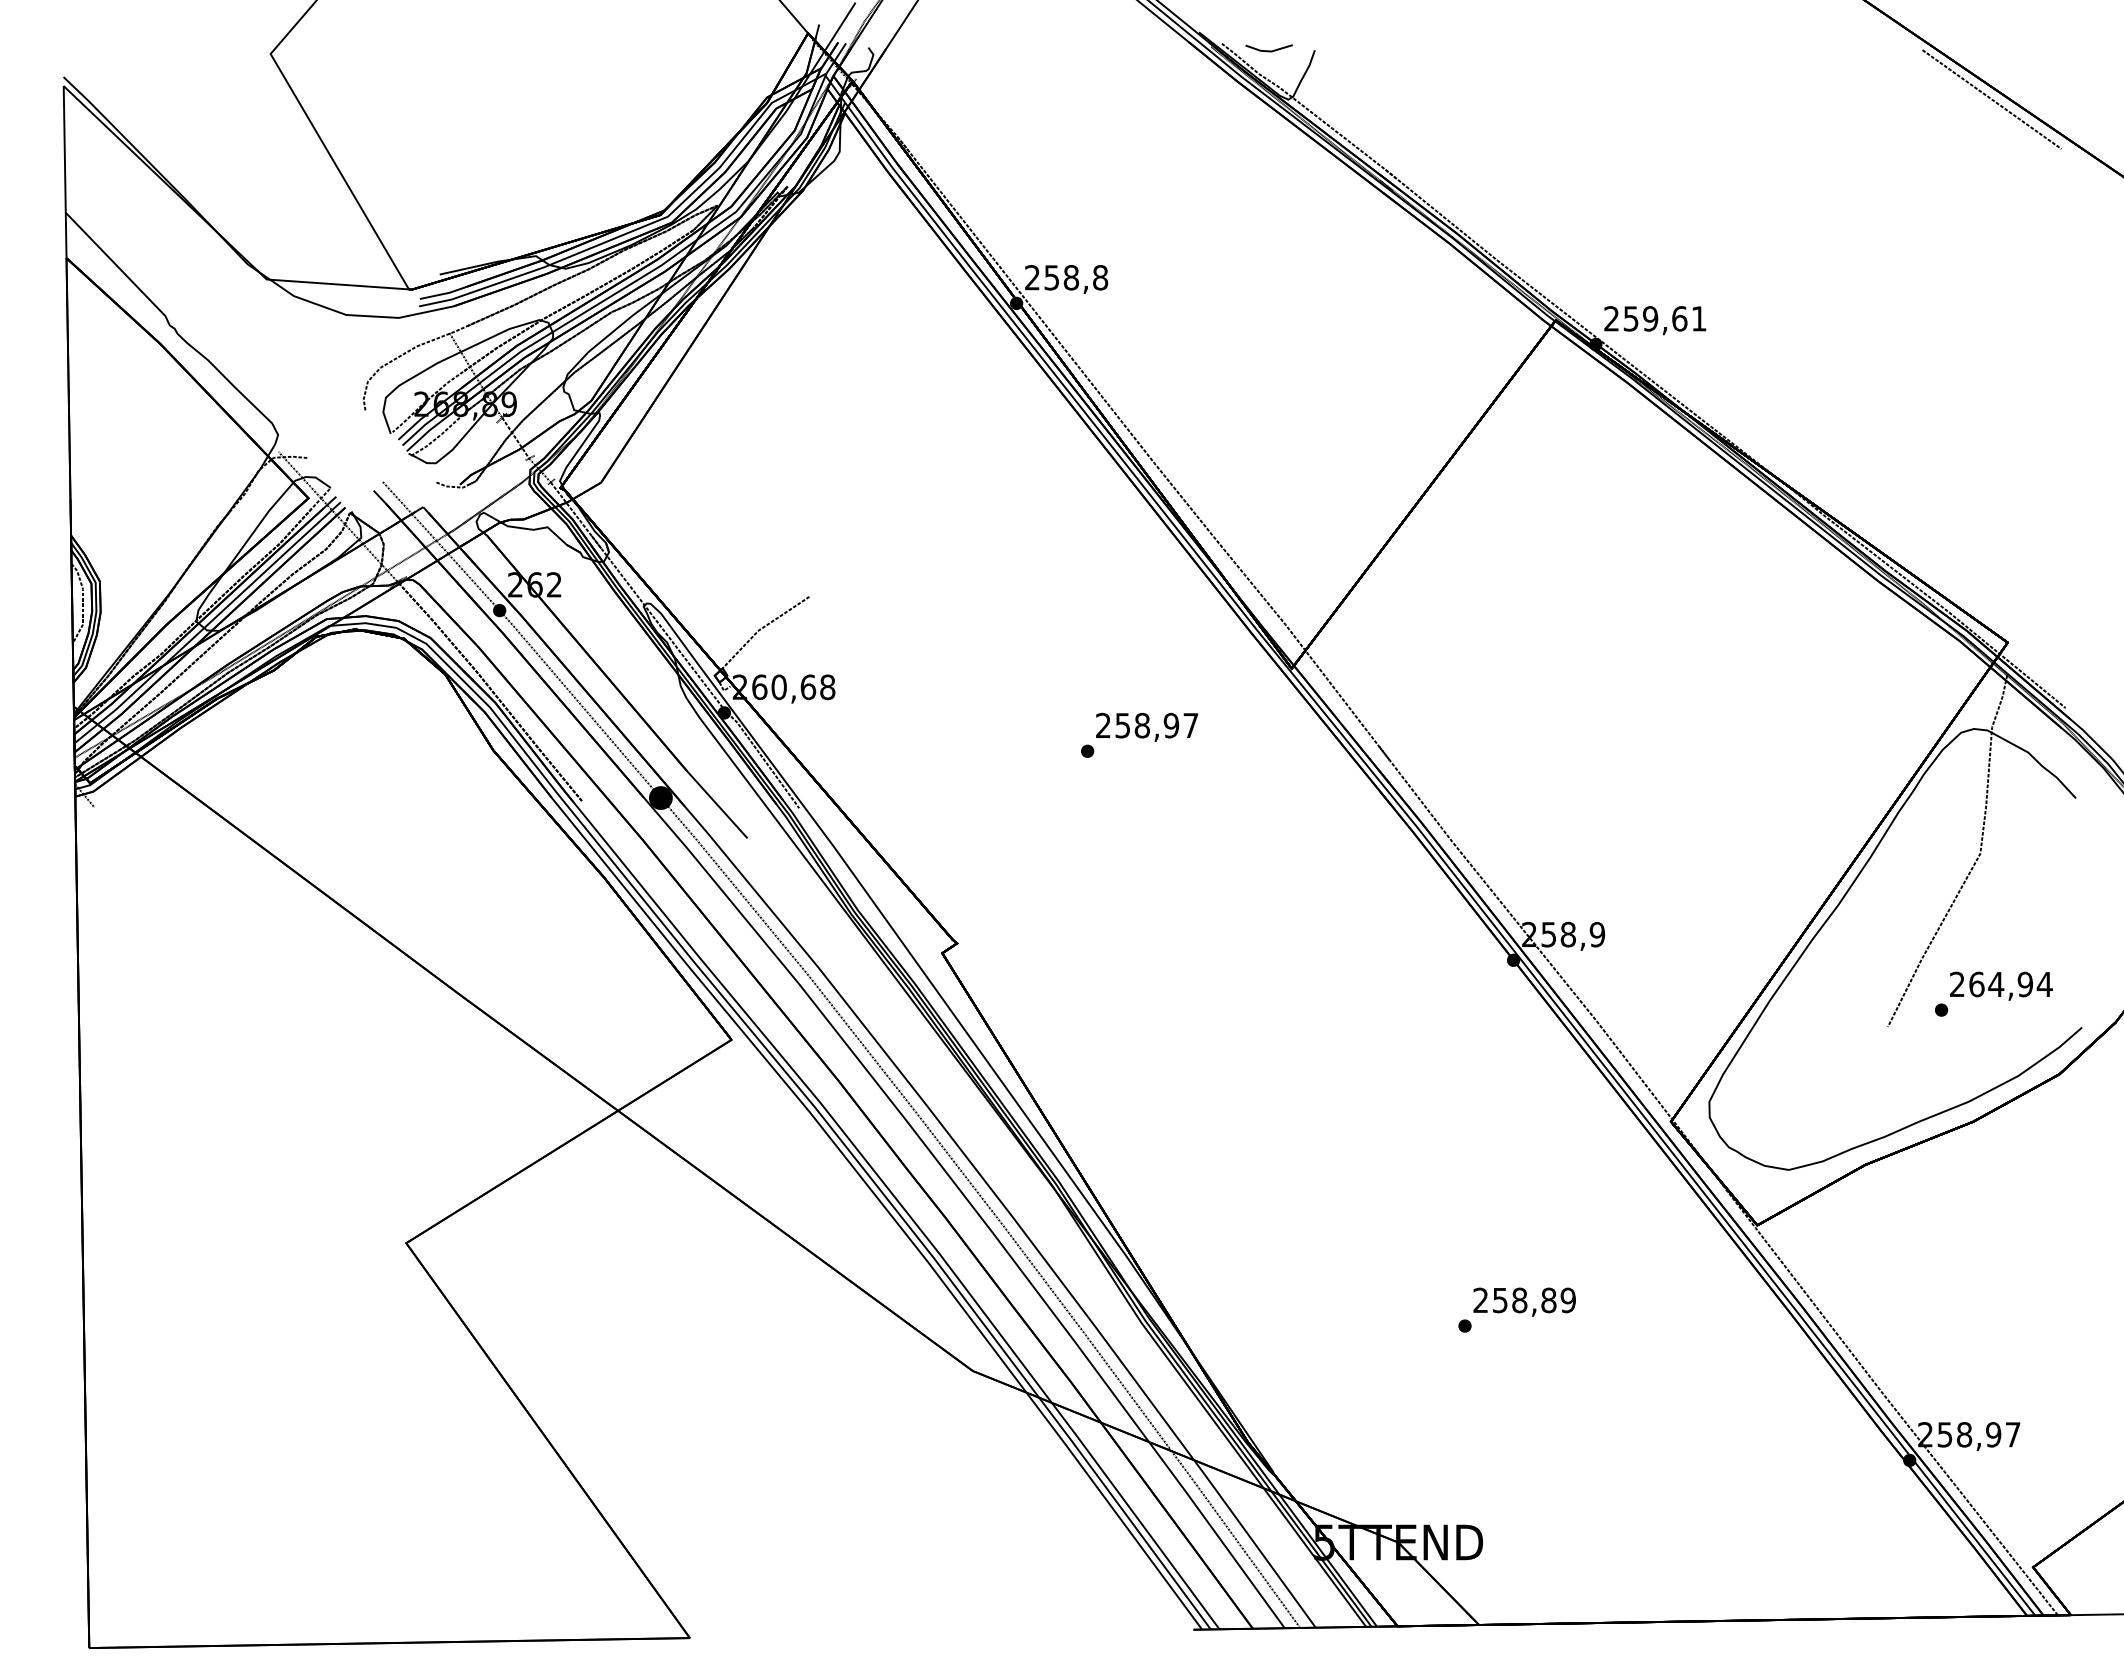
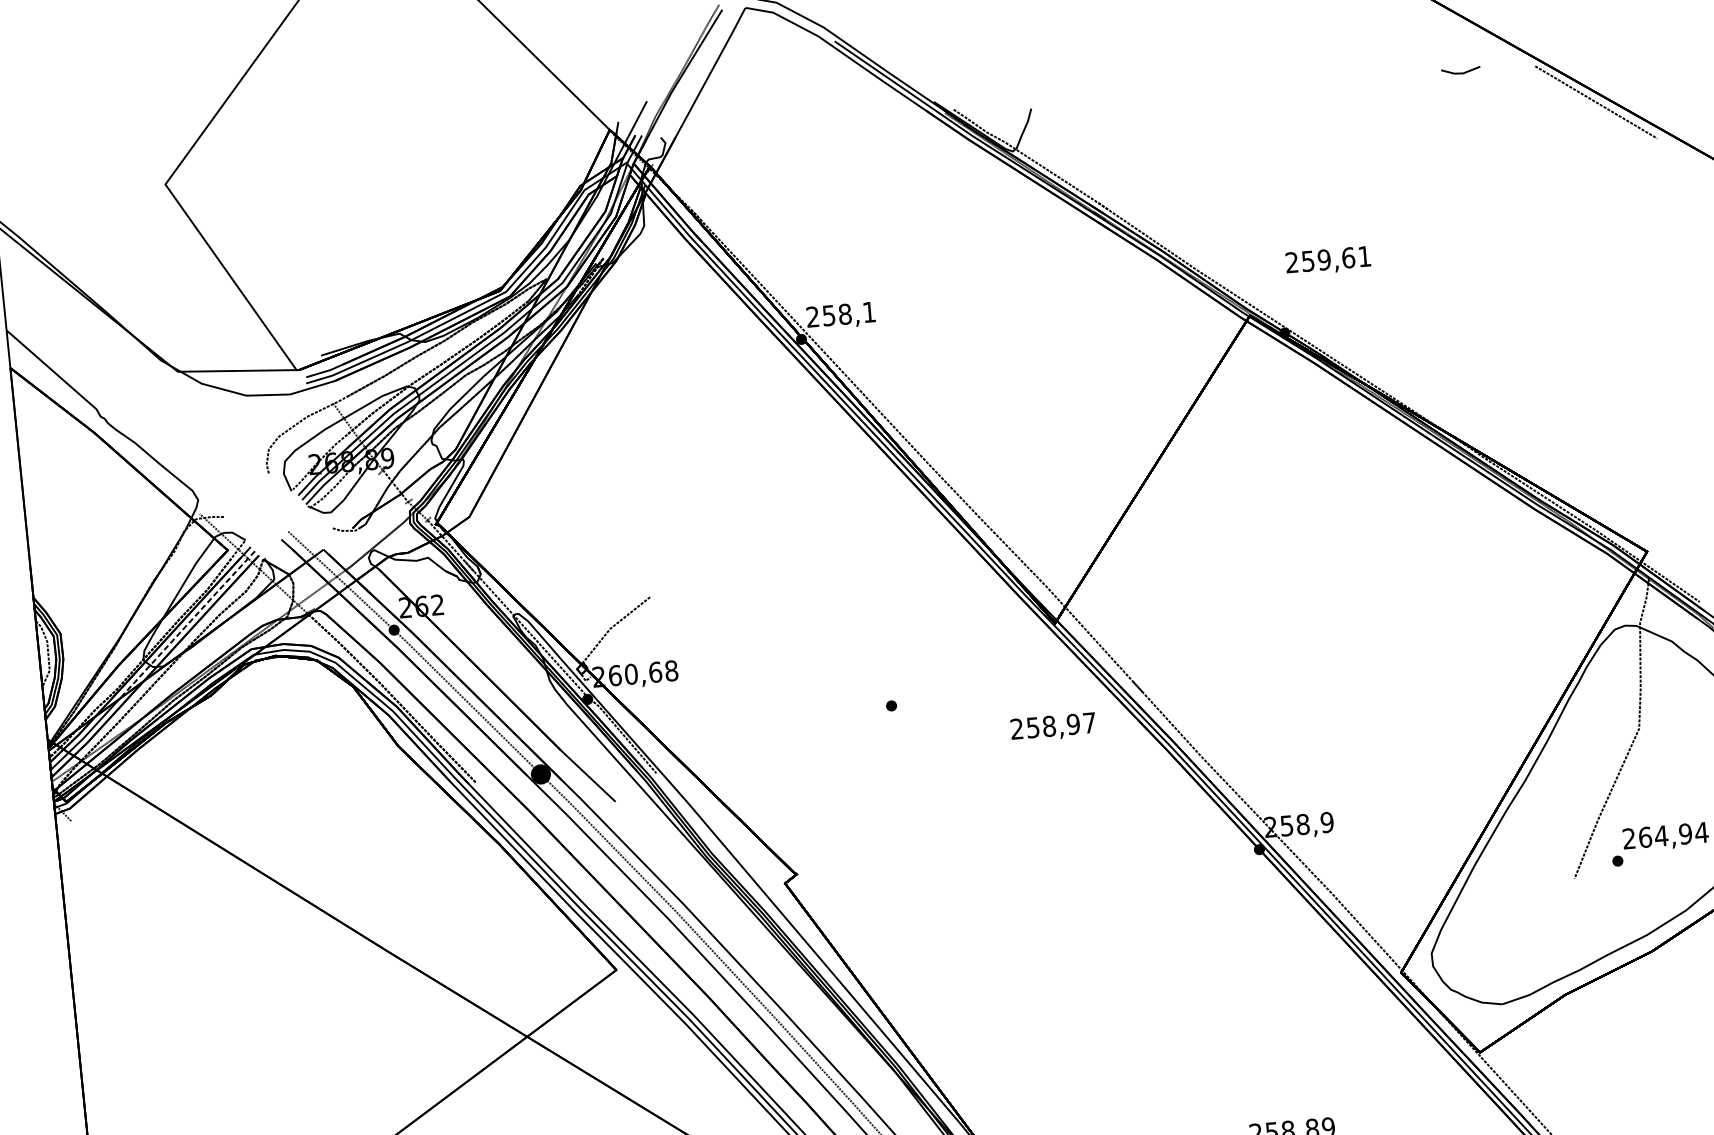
line: (1268, 50) -> (1460, 72), moved
text: (1100, 277) -> (869, 312), 258,8 -> 258,1
text: (1655, 320) -> (1328, 260), moved
line: (252, 583) -> (187, 624), solid -> dashed
text: (1147, 726) -> (1053, 726), moved

